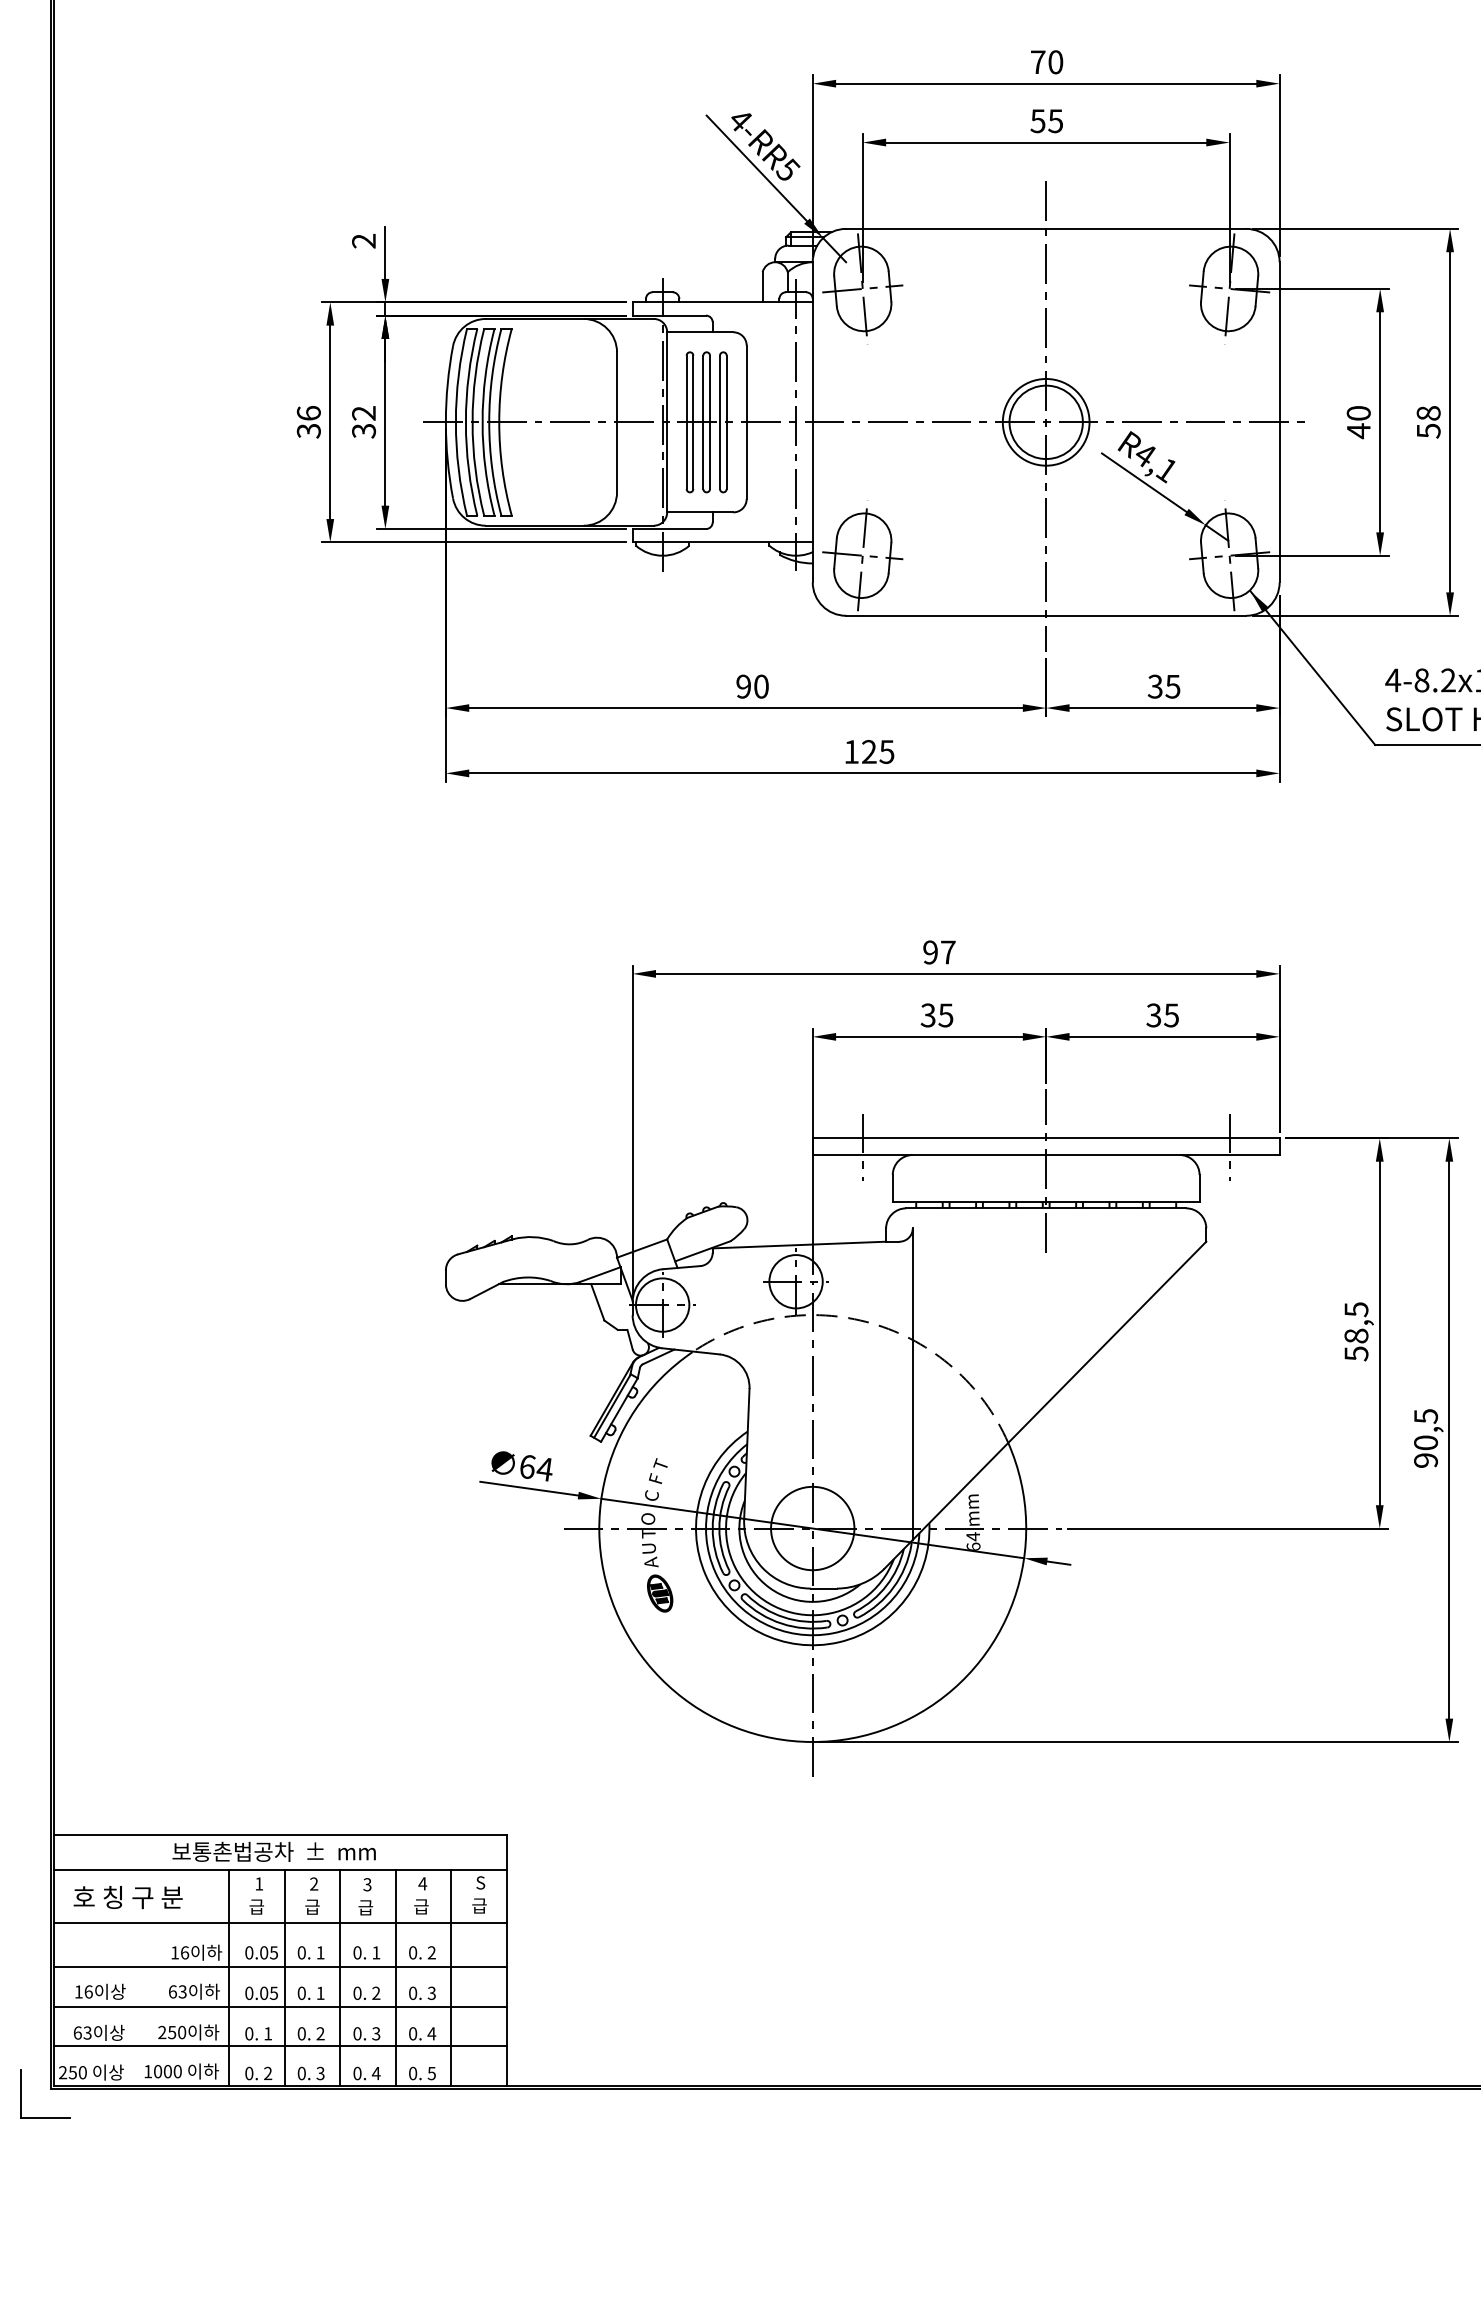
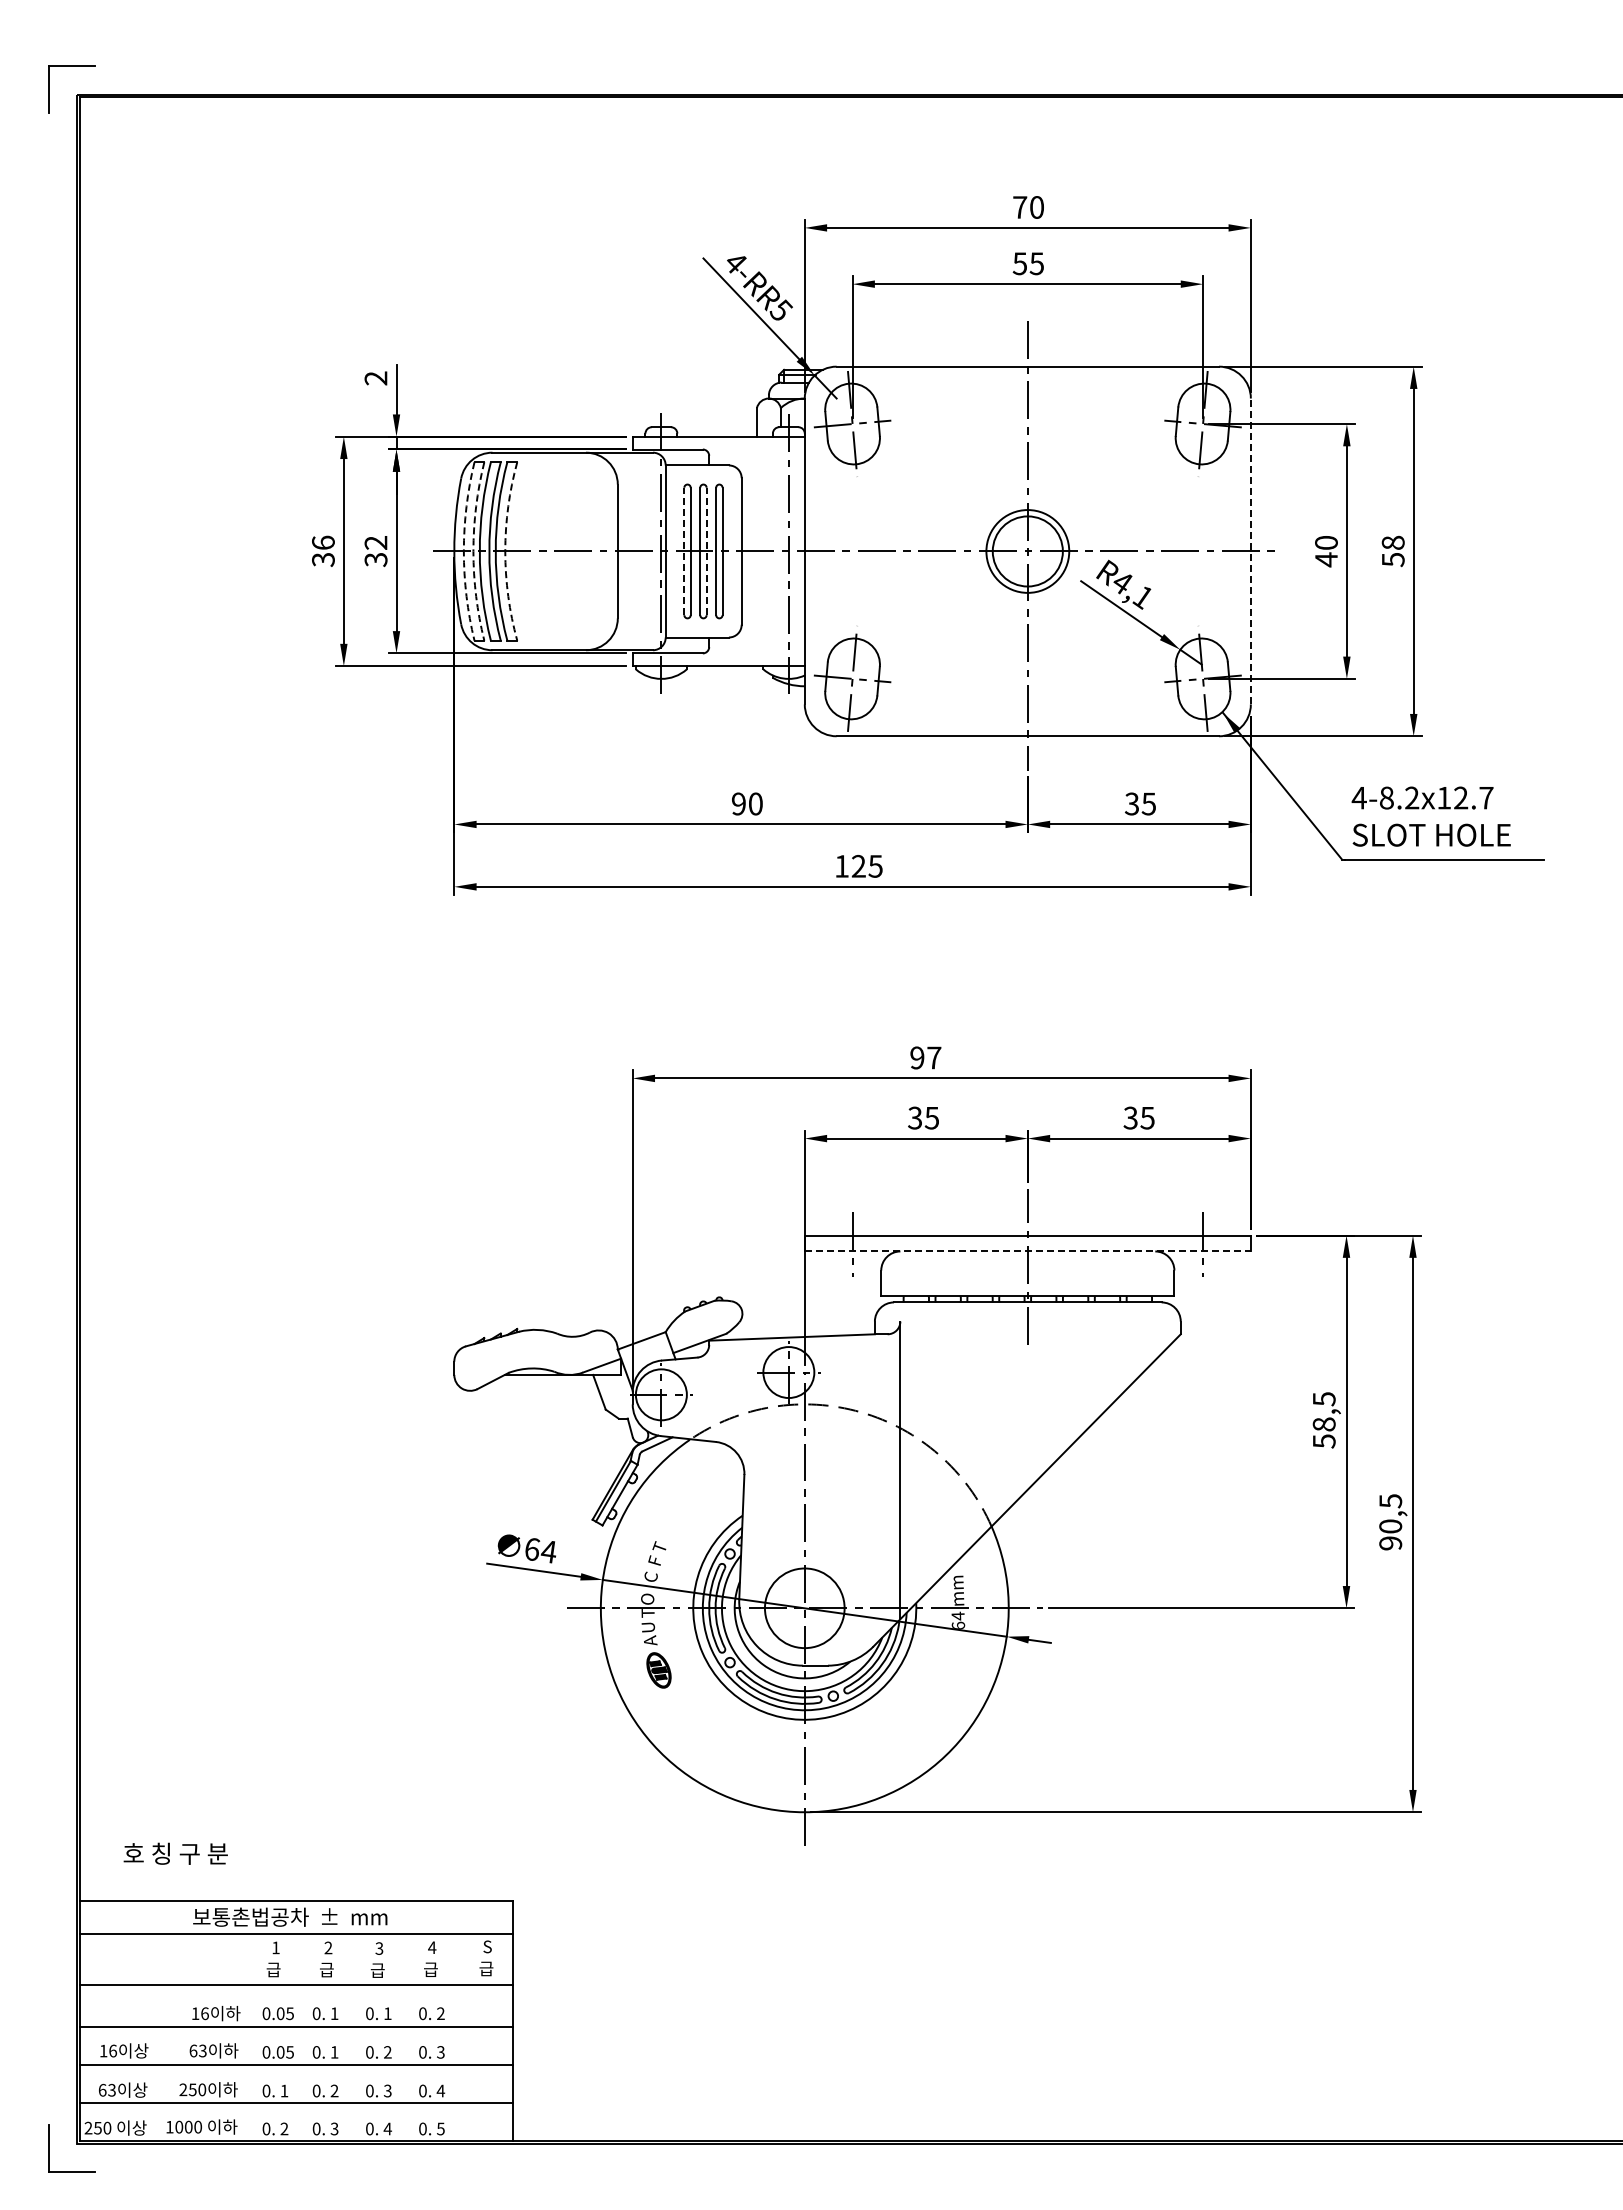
arc: (455, 422) -> (463, 551), solid -> dashed
arc: (465, 422) -> (473, 551), solid -> dashed
arc: (499, 422) -> (505, 551), solid -> dashed
line: (686, 422) -> (684, 551), solid -> dashed
line: (709, 422) -> (706, 551), solid -> dashed
line: (1279, 422) -> (1250, 551), solid -> dashed
line: (1046, 1155) -> (1028, 1251), solid -> dashed
text: (127, 1897) -> (175, 1853), moved
line: (229, 1977) -> (247, 2037), removed
line: (284, 1977) -> (300, 2037), removed
line: (340, 1977) -> (353, 2037), removed
line: (395, 1977) -> (406, 2037), removed
line: (451, 1977) -> (459, 2037), removed

